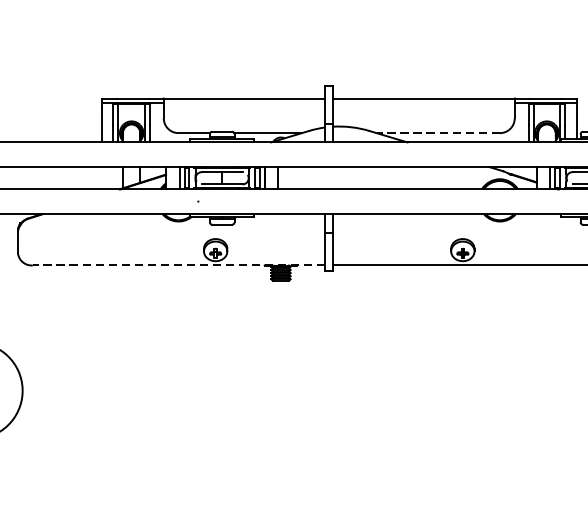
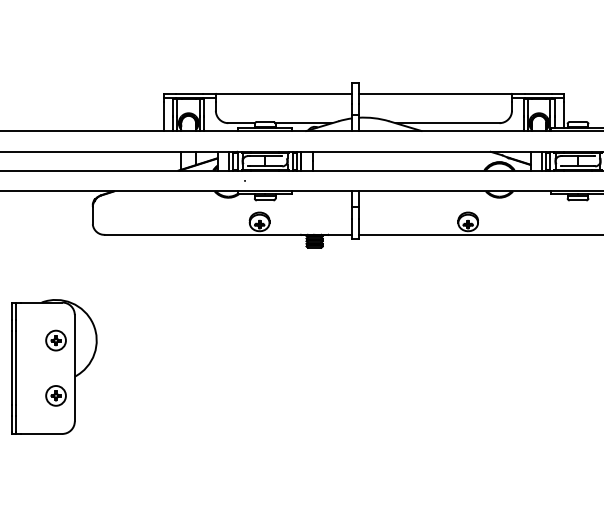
line: (438, 133) -> (447, 123), dashed -> solid
line: (178, 265) -> (228, 234), dashed -> solid

